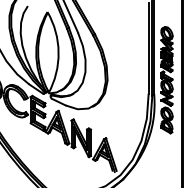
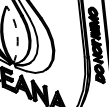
arc: (58, 52) -> (17, 34), solid -> dashed

